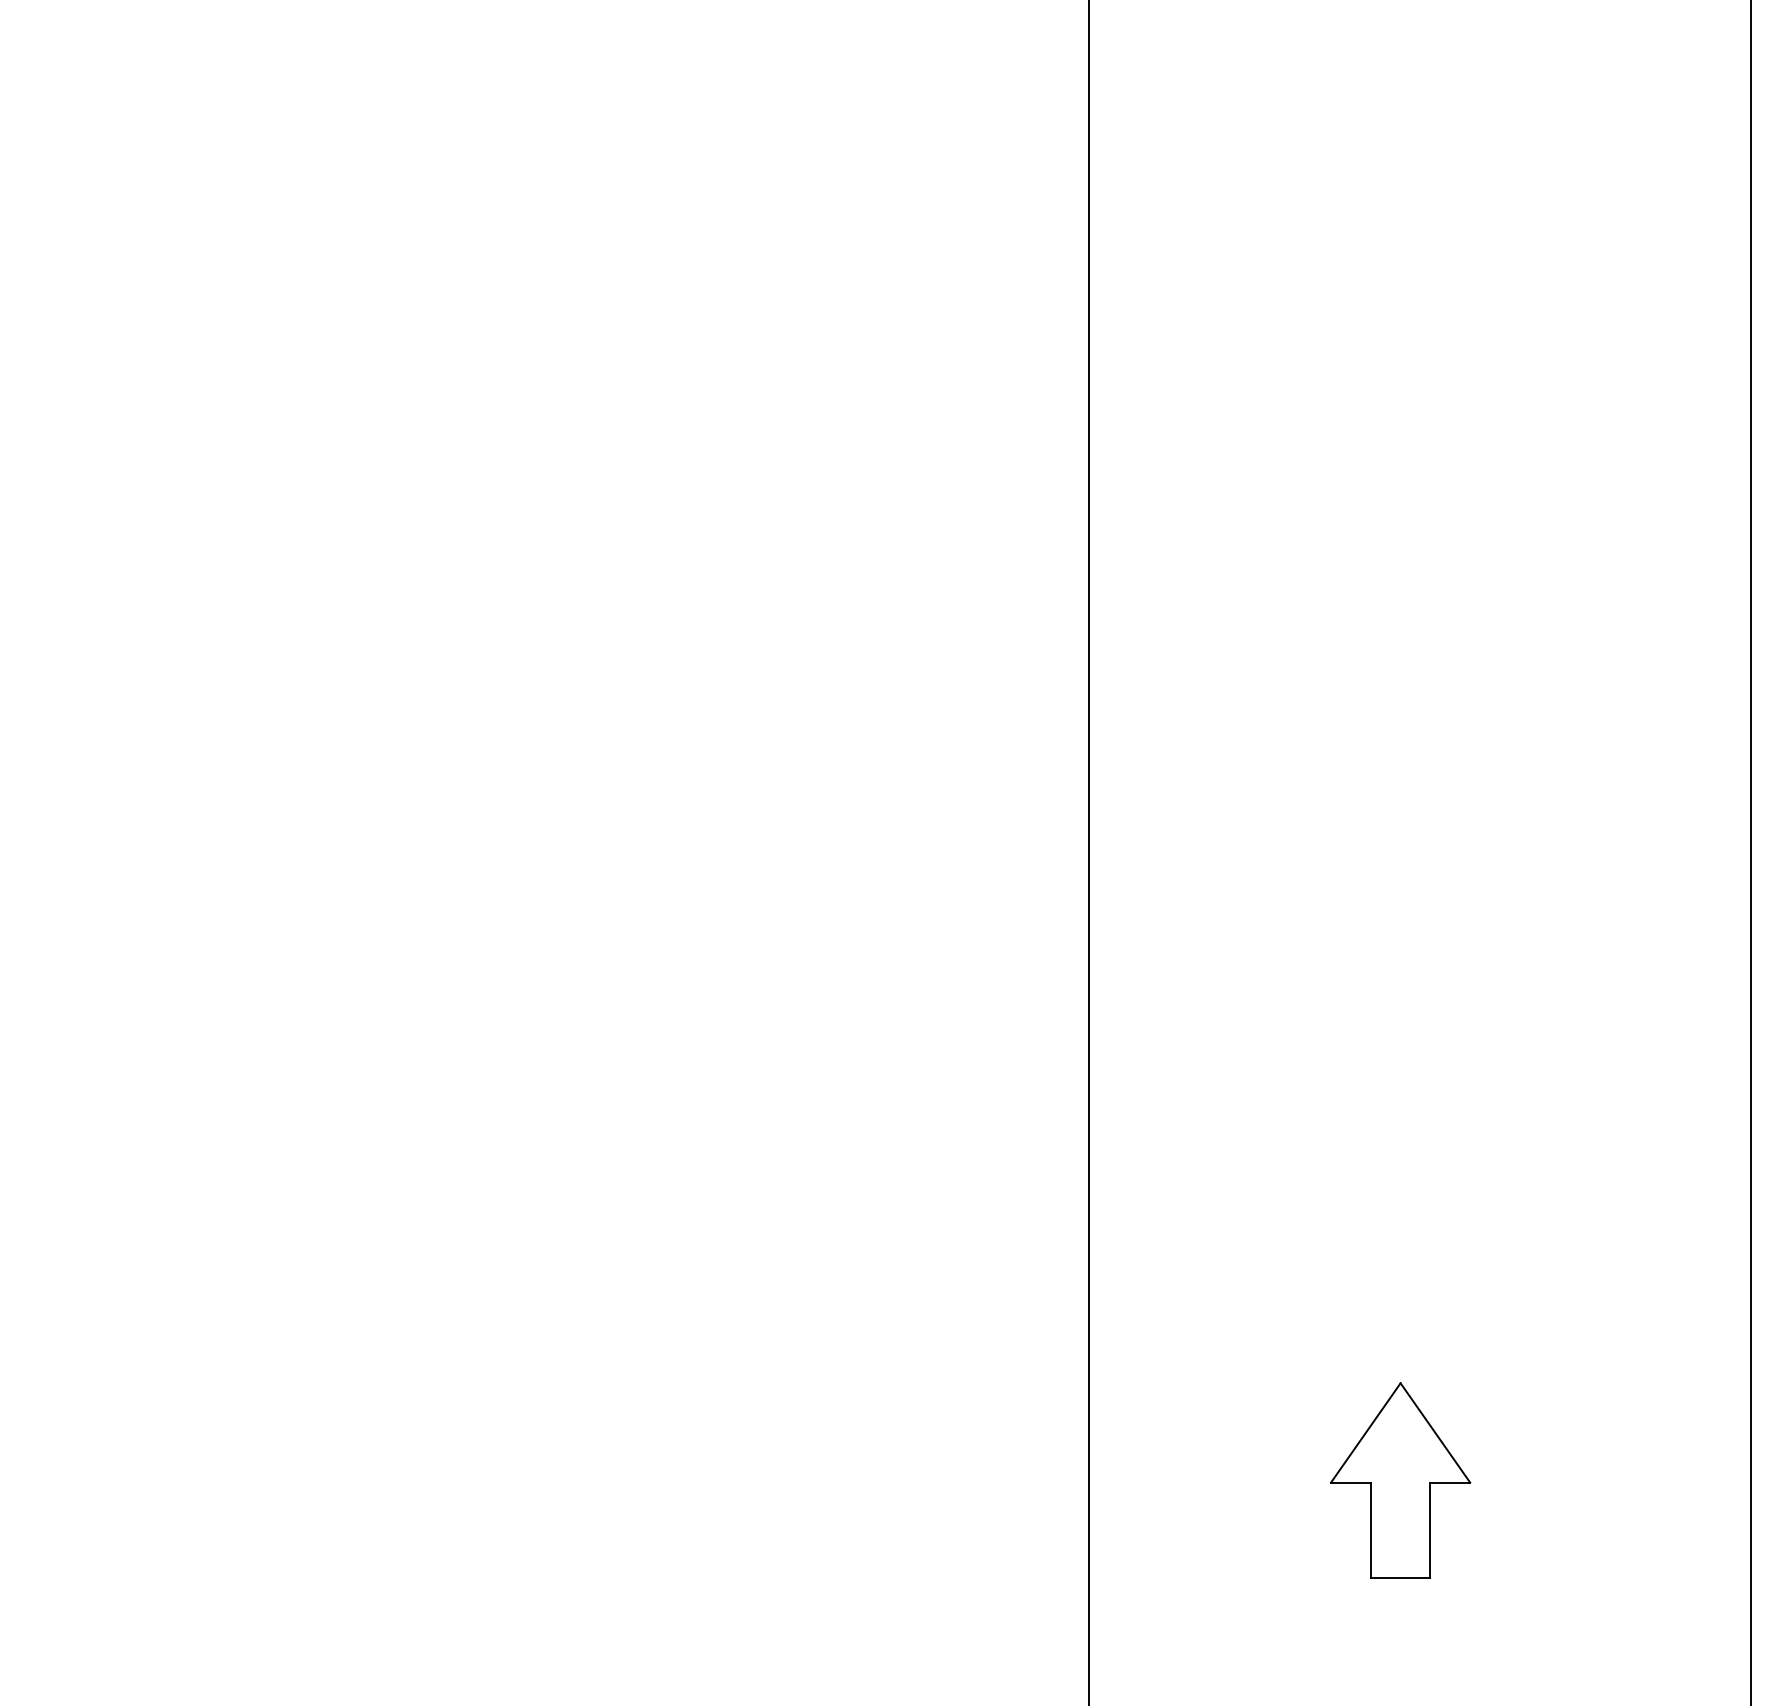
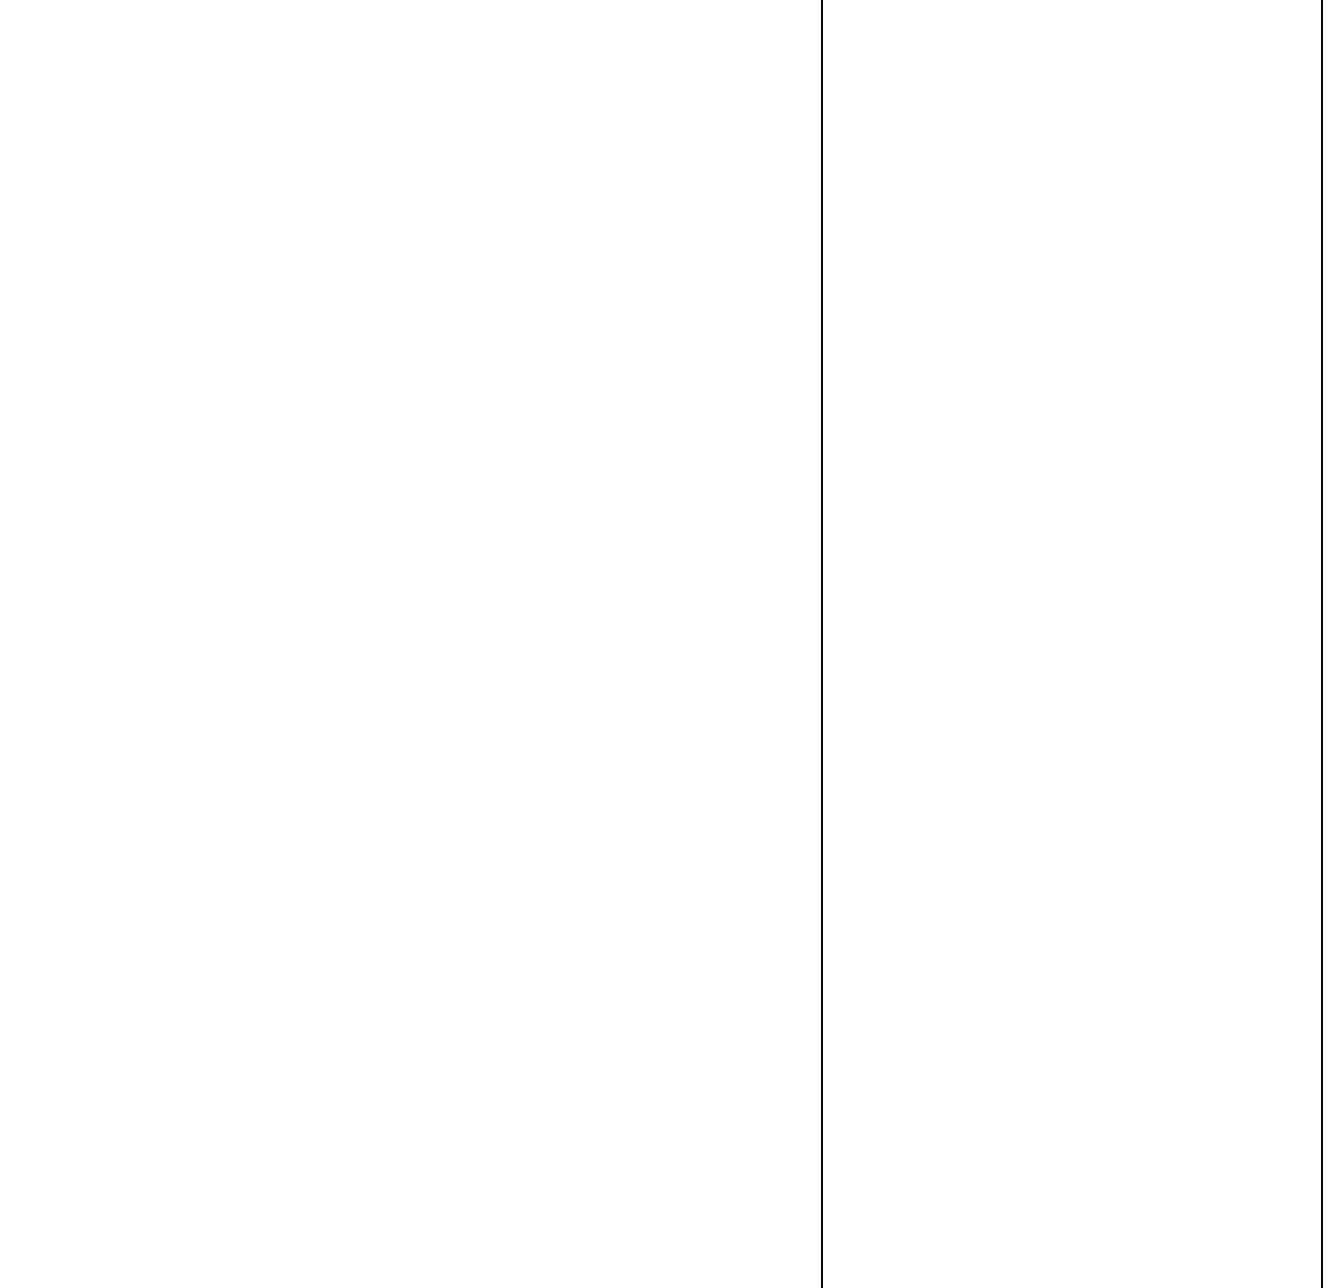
part: (1399, 1480) -> (1056, 1117), removed

